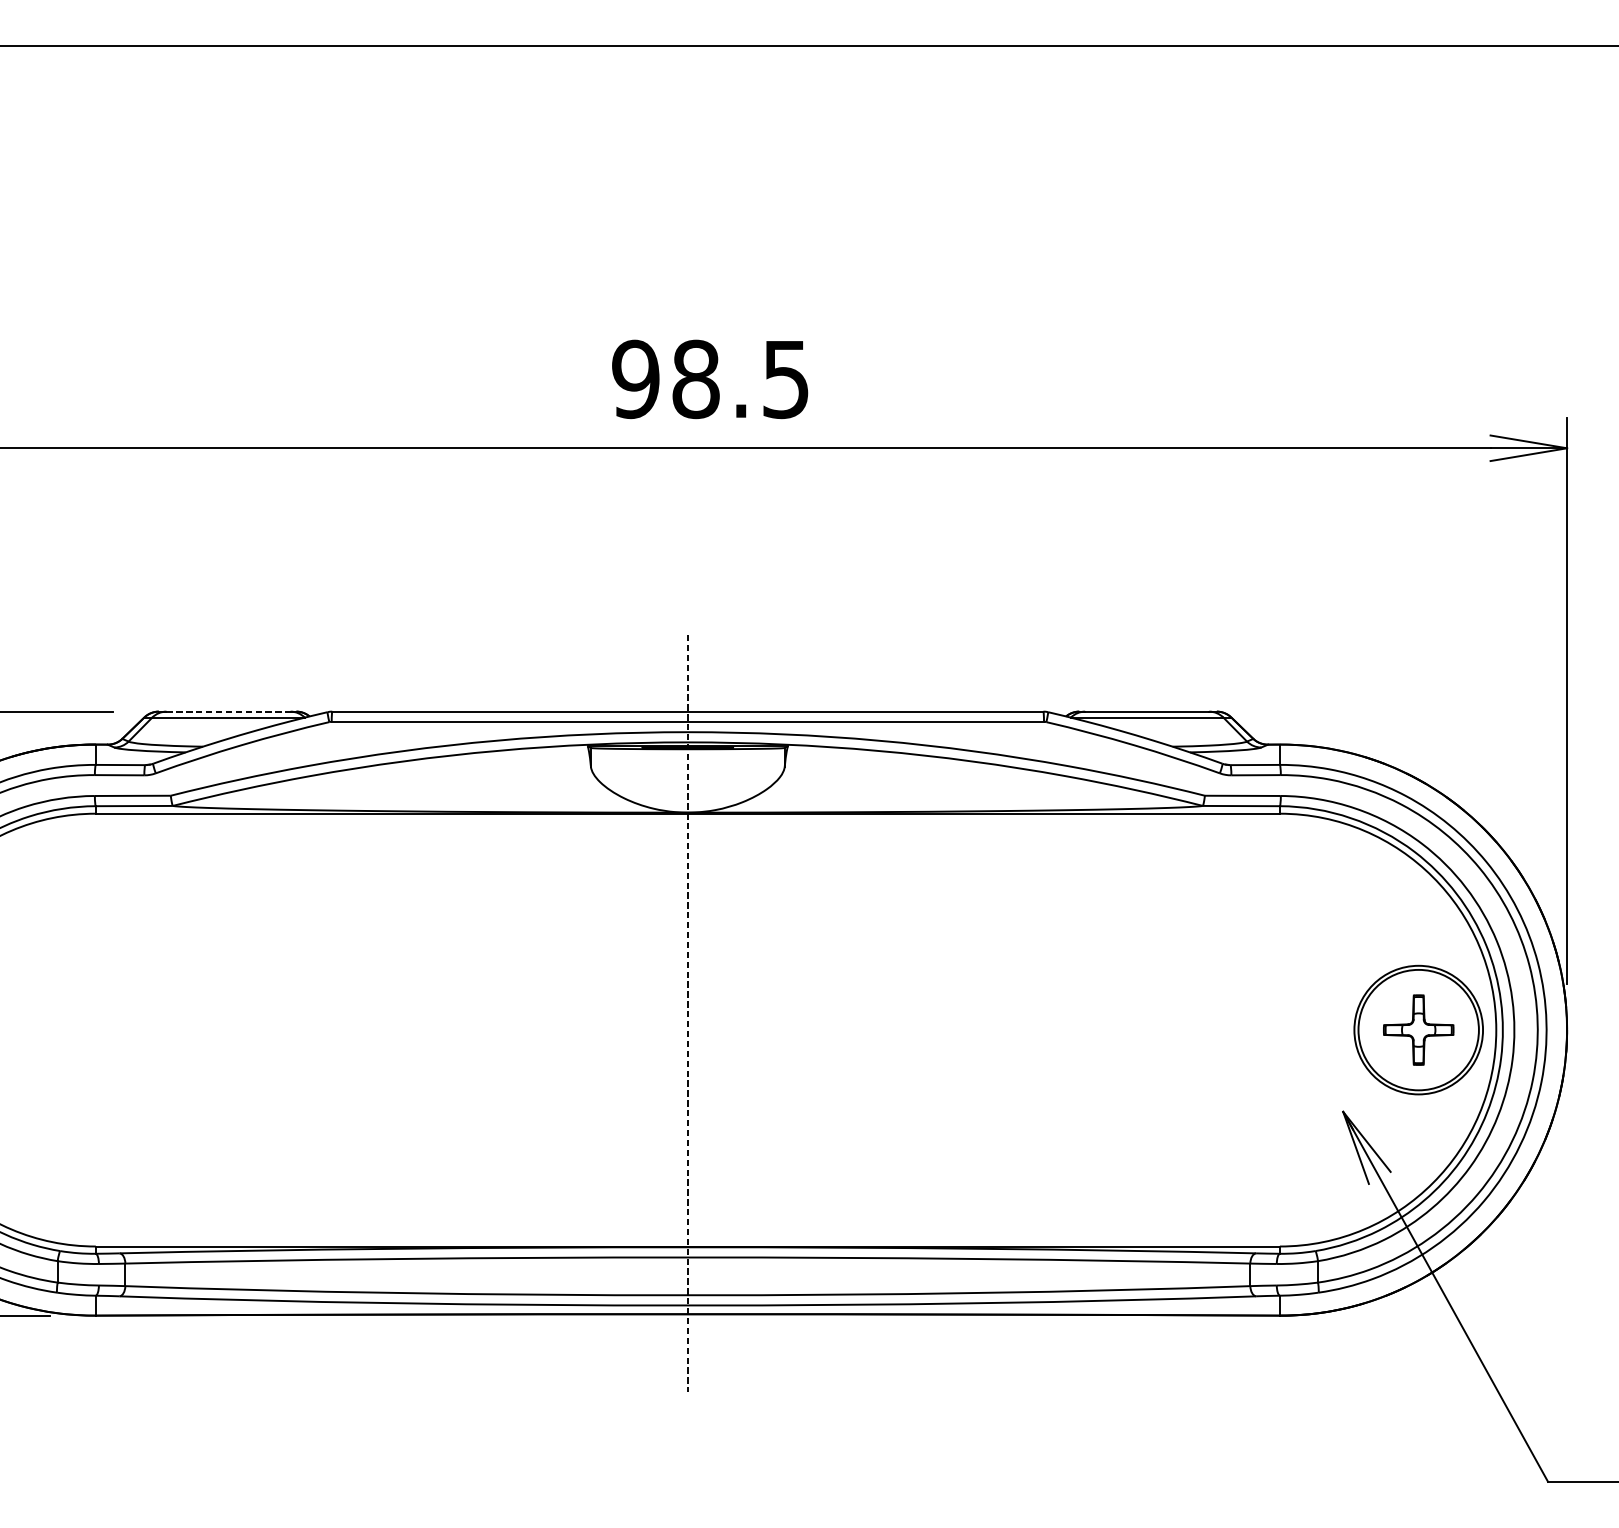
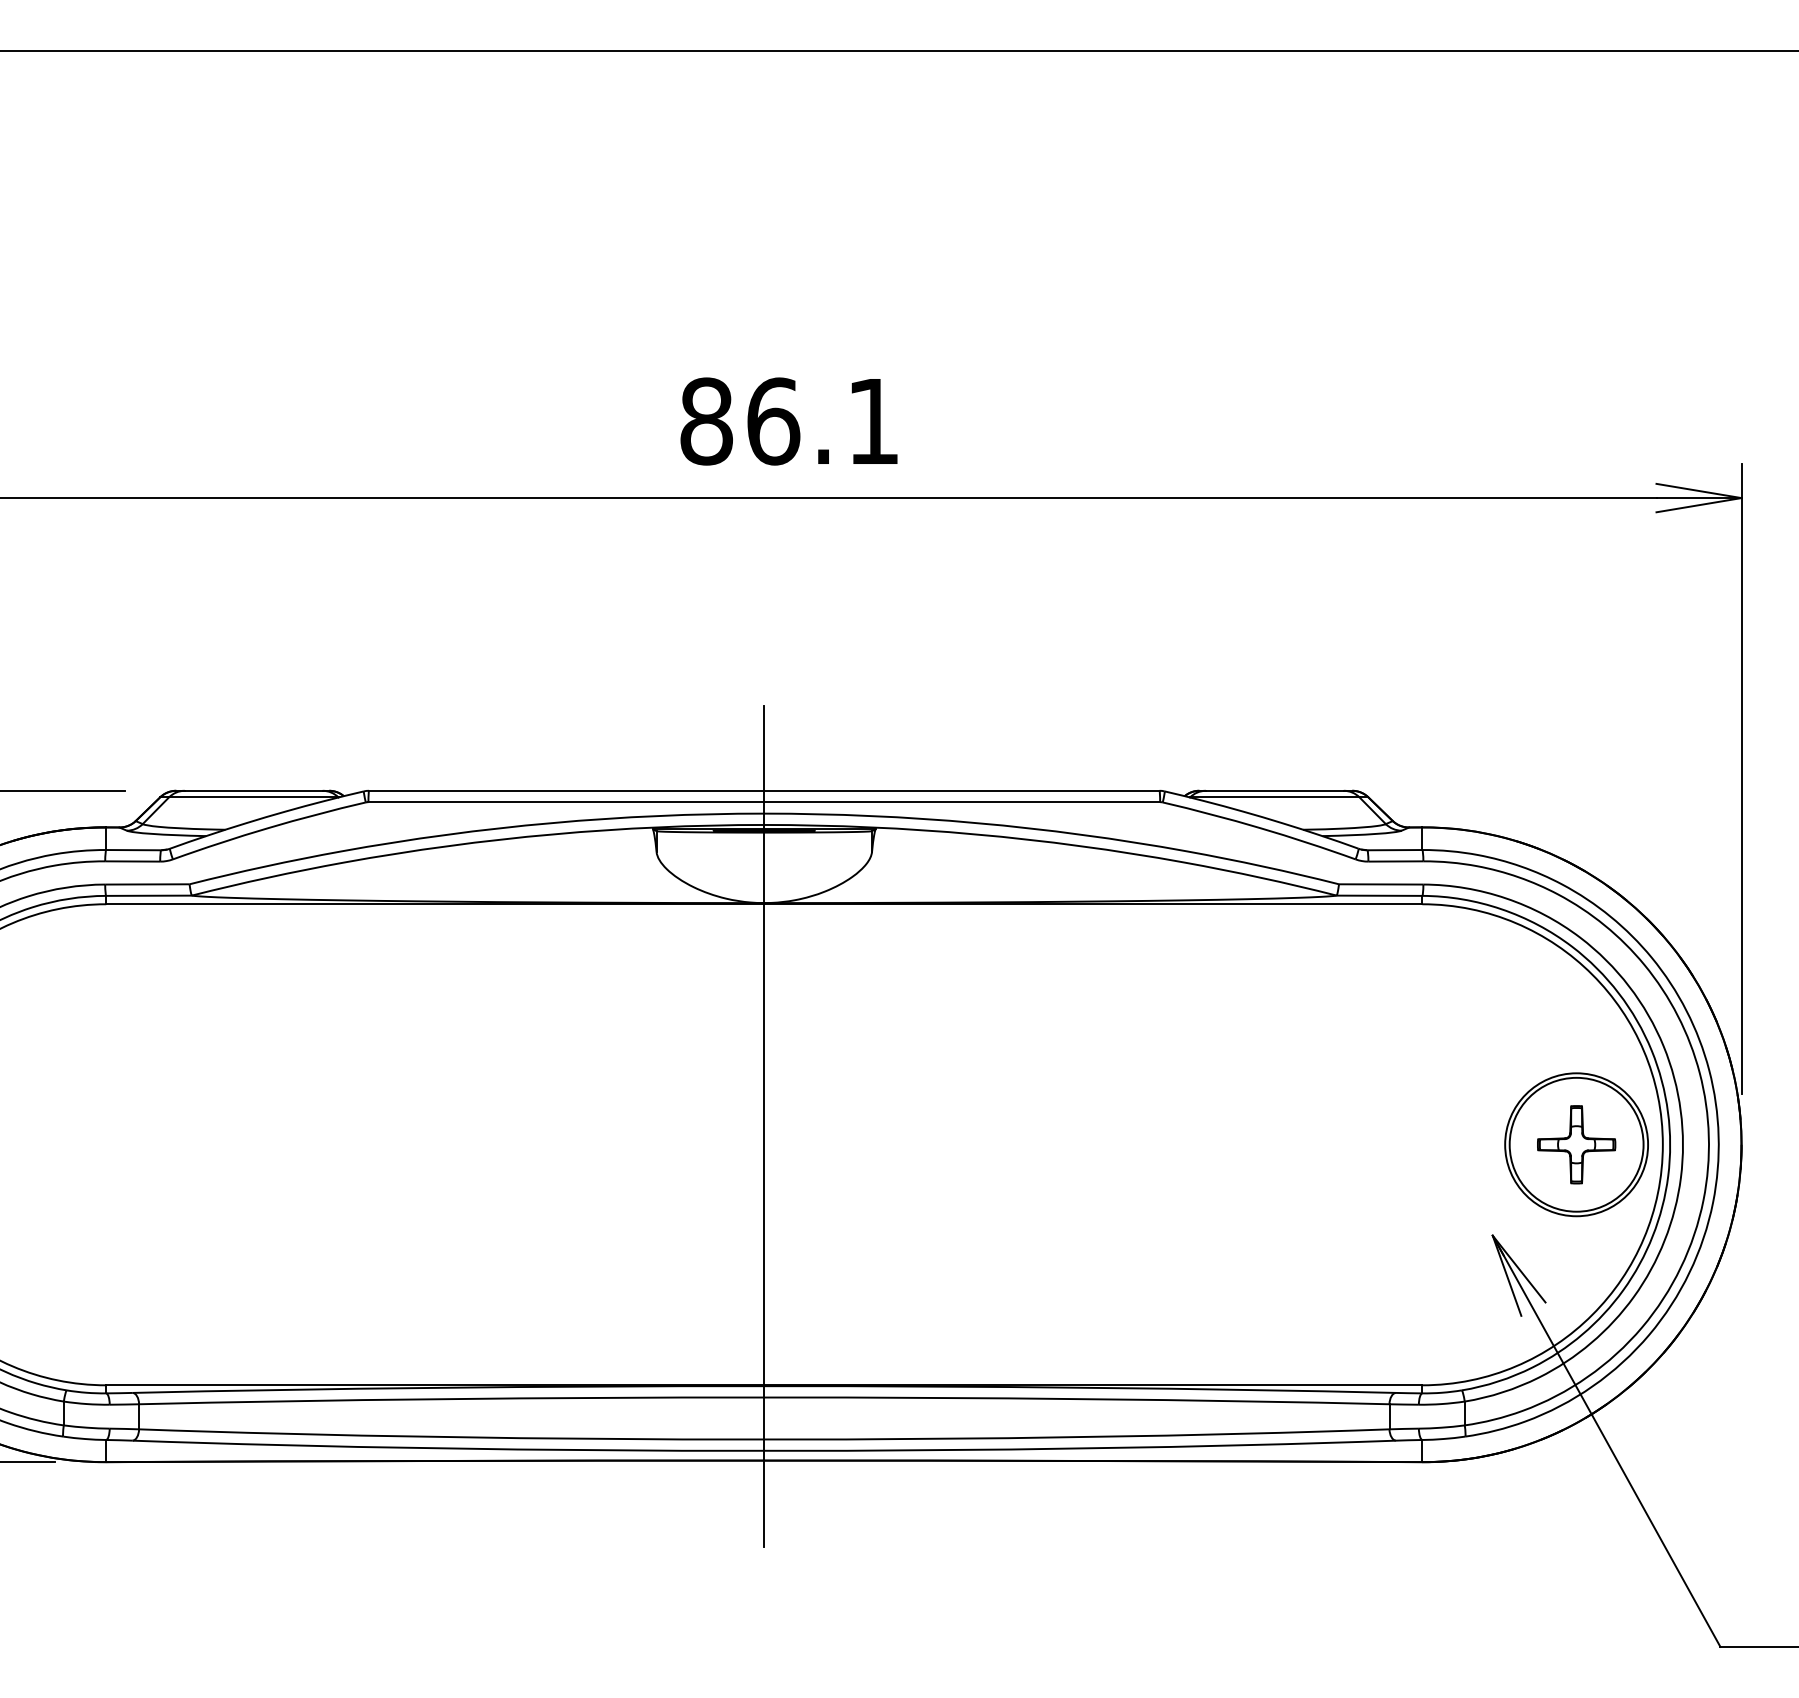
text: (709, 379) -> (788, 421), 98.5 -> 86.1
line: (228, 711) -> (253, 790), dashed -> solid
line: (688, 1013) -> (764, 1126), dashed -> solid

